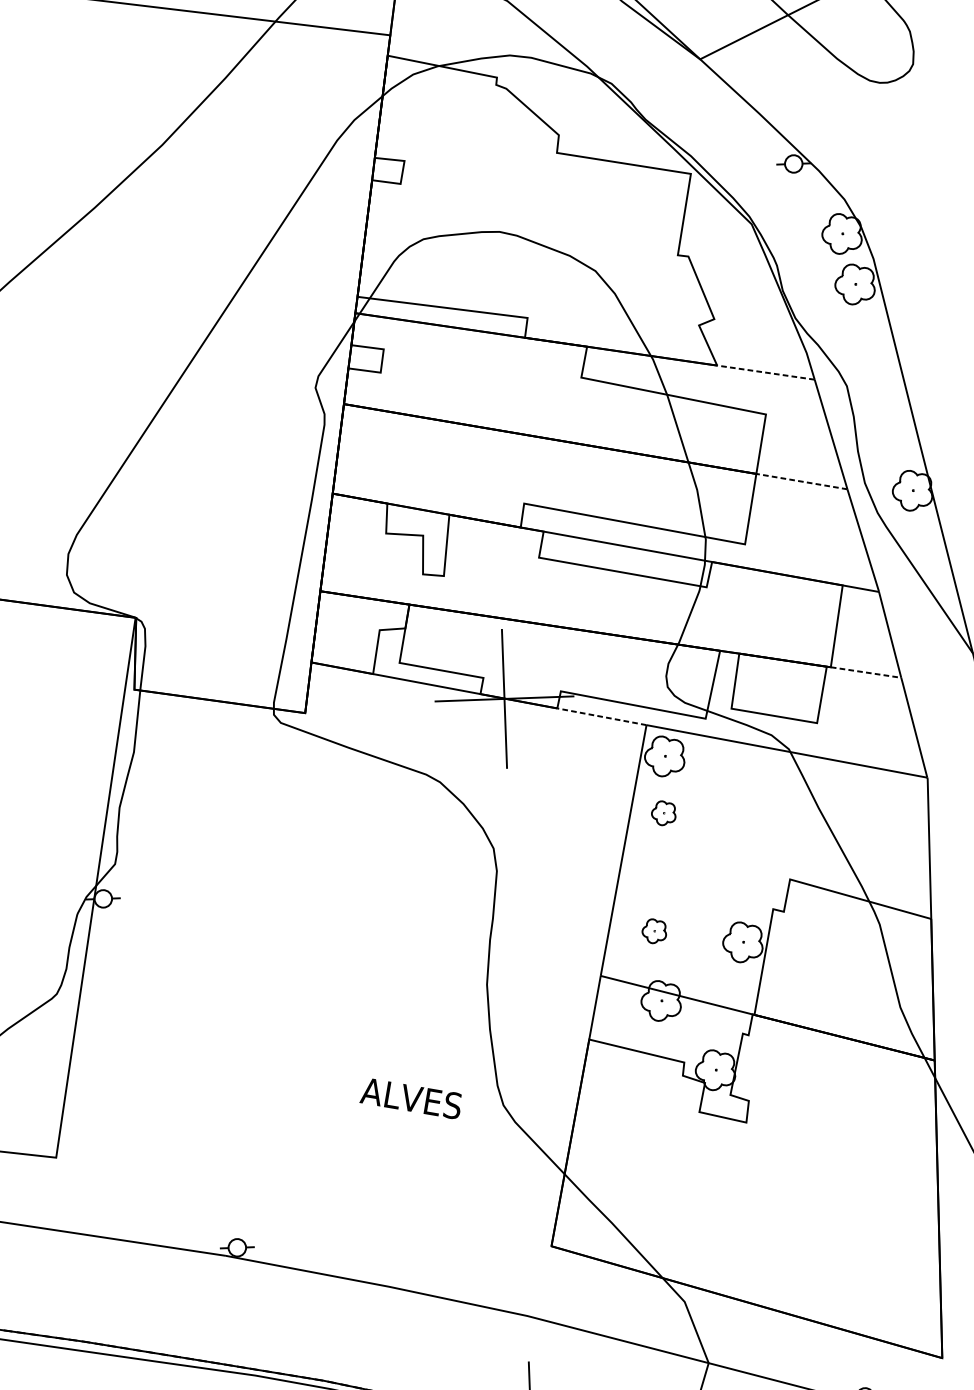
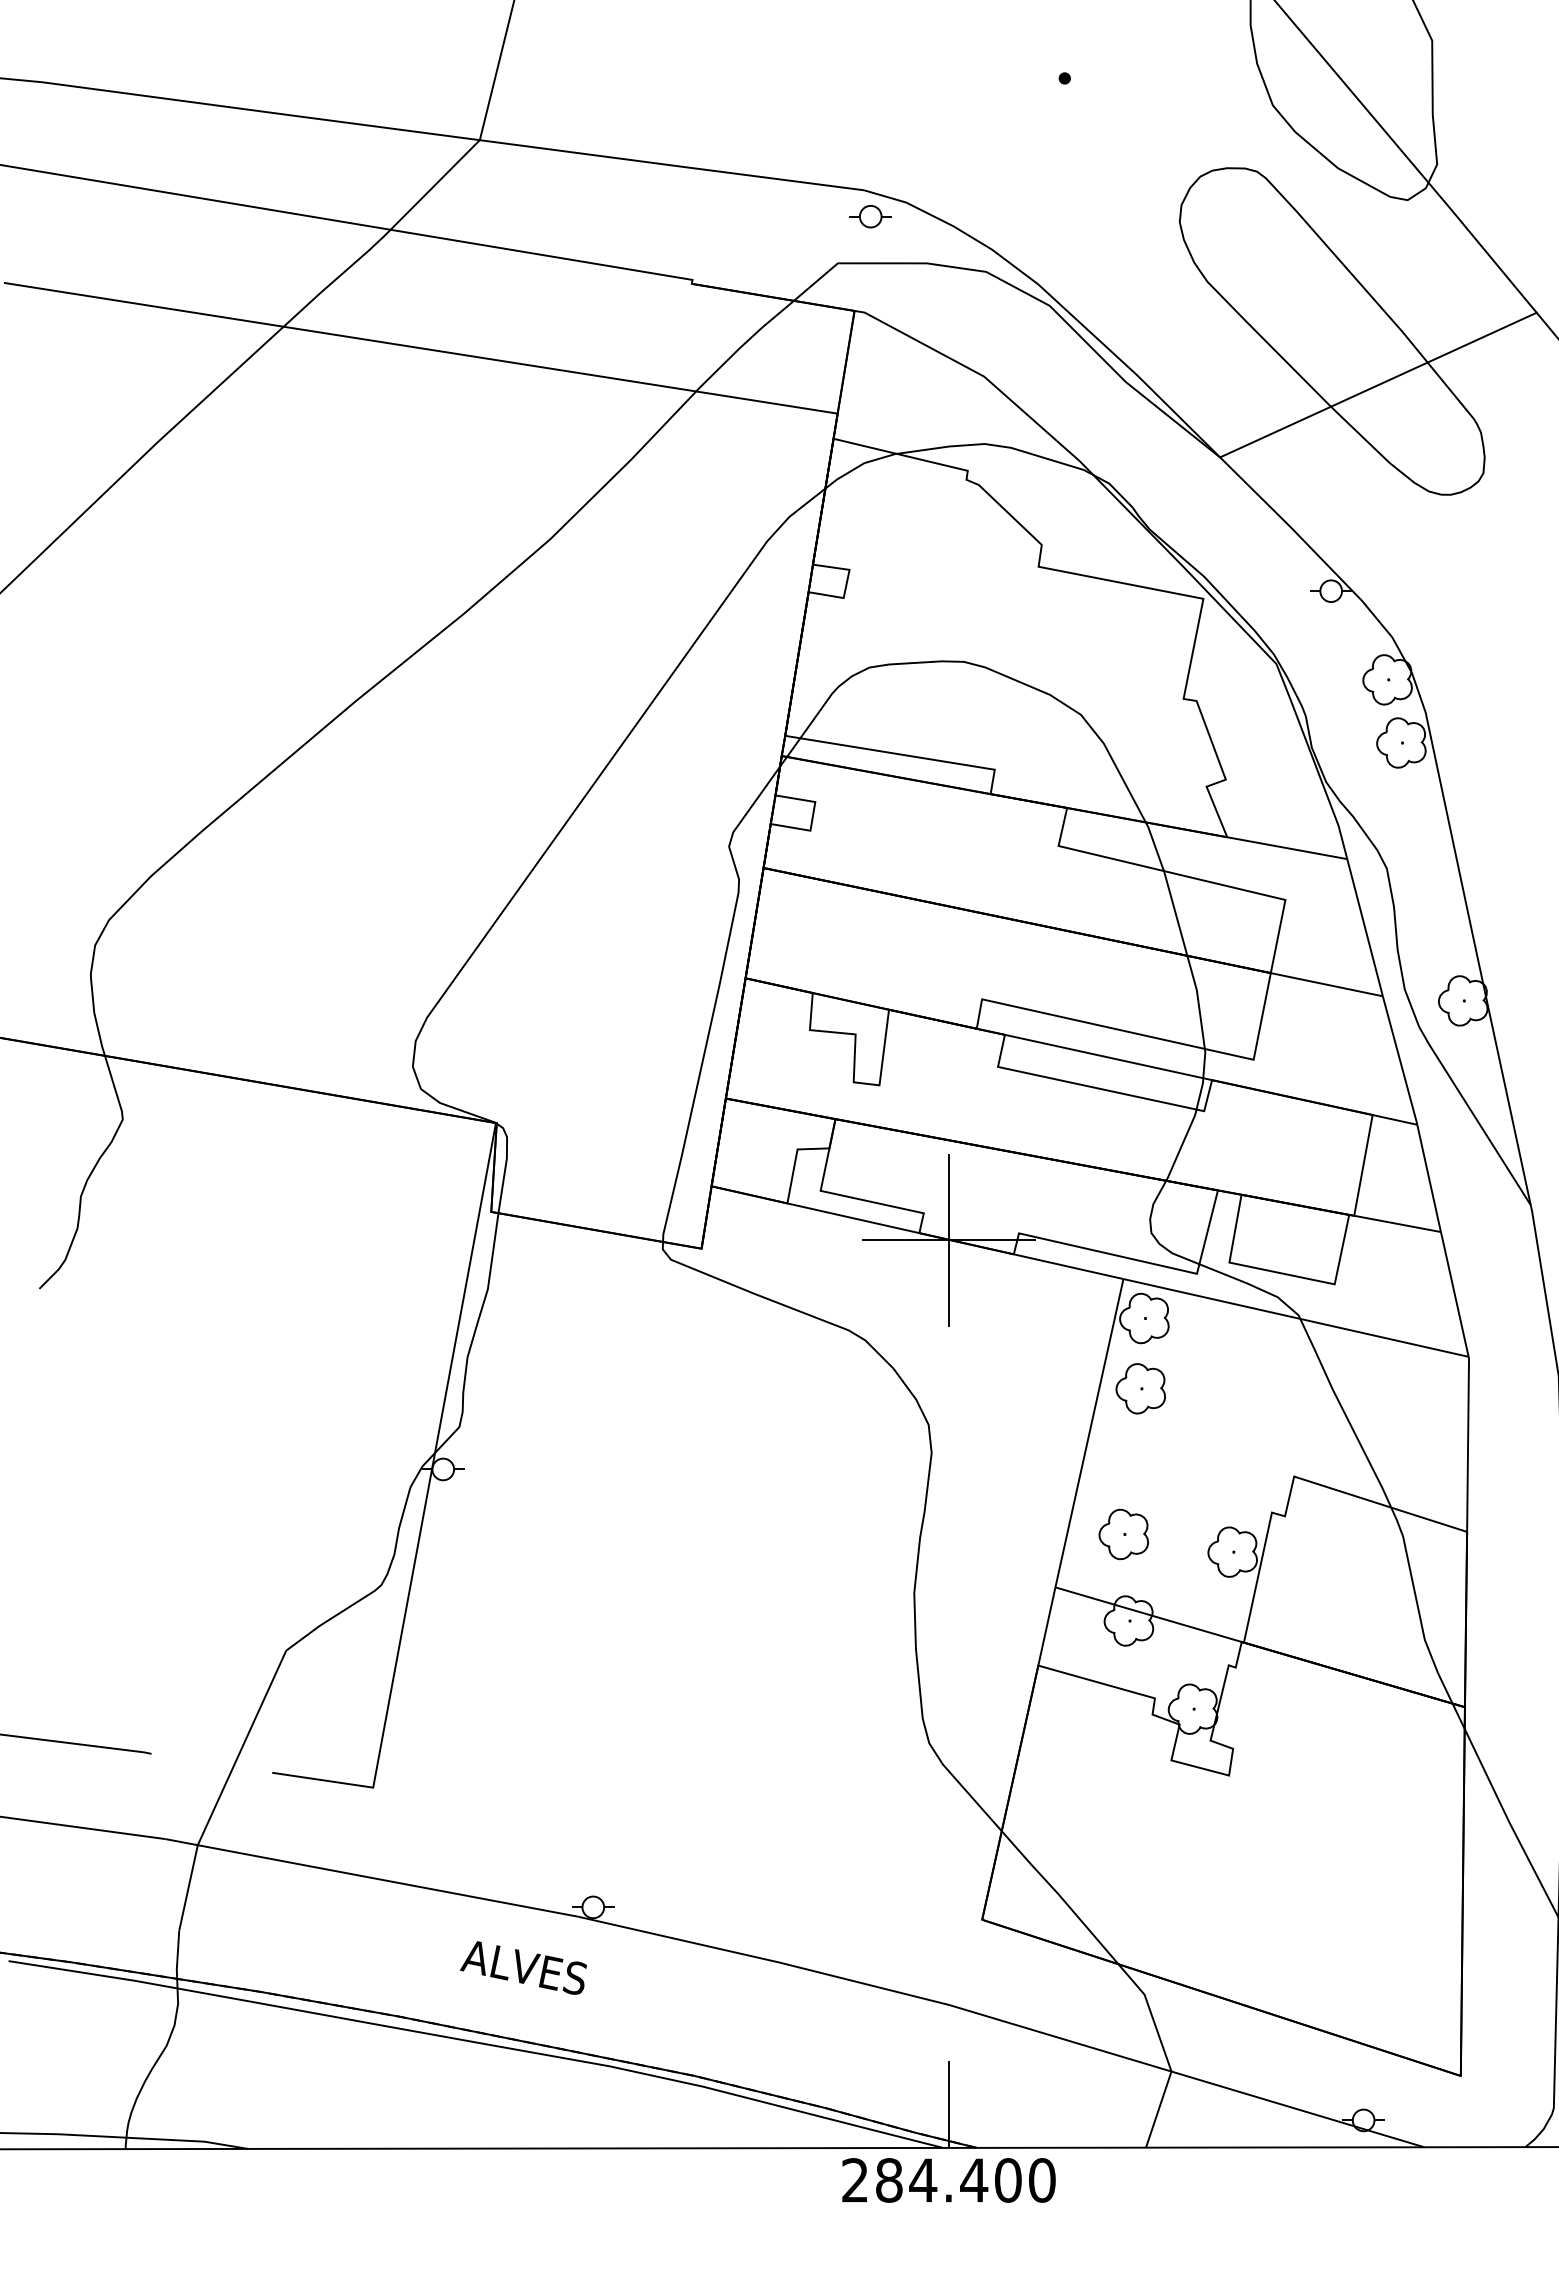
line: (765, 372) -> (1286, 848), dashed -> solid
line: (801, 481) -> (1326, 984), dashed -> solid
line: (866, 672) -> (1398, 1224), dashed -> solid
line: (601, 716) -> (1068, 1266), dashed -> solid
part: (663, 812) -> (1140, 1388), size x1.67
part: (654, 931) -> (1123, 1534), size x1.67
text: (410, 1098) -> (523, 1967), moved

